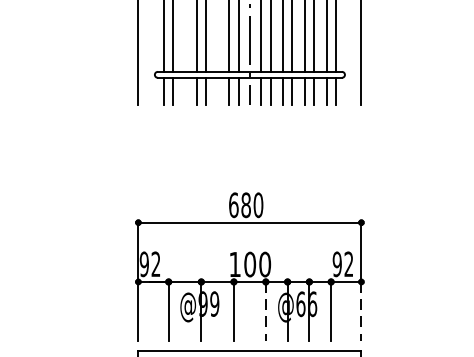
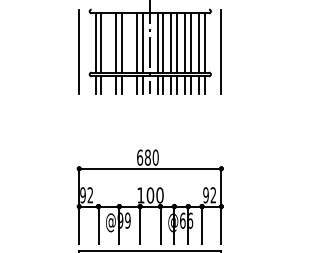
line: (265, 311) -> (160, 225), dashed -> solid
line: (361, 311) -> (221, 225), dashed -> solid

